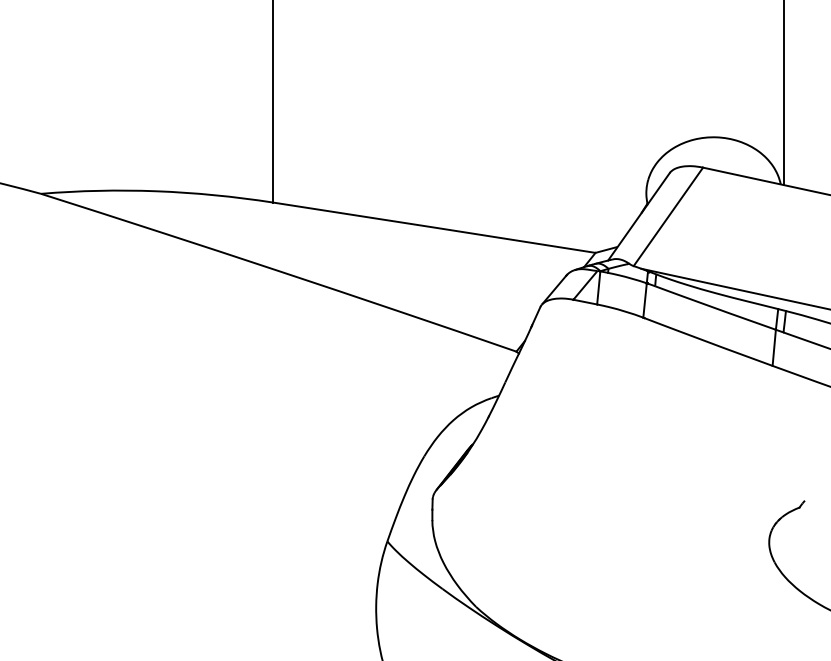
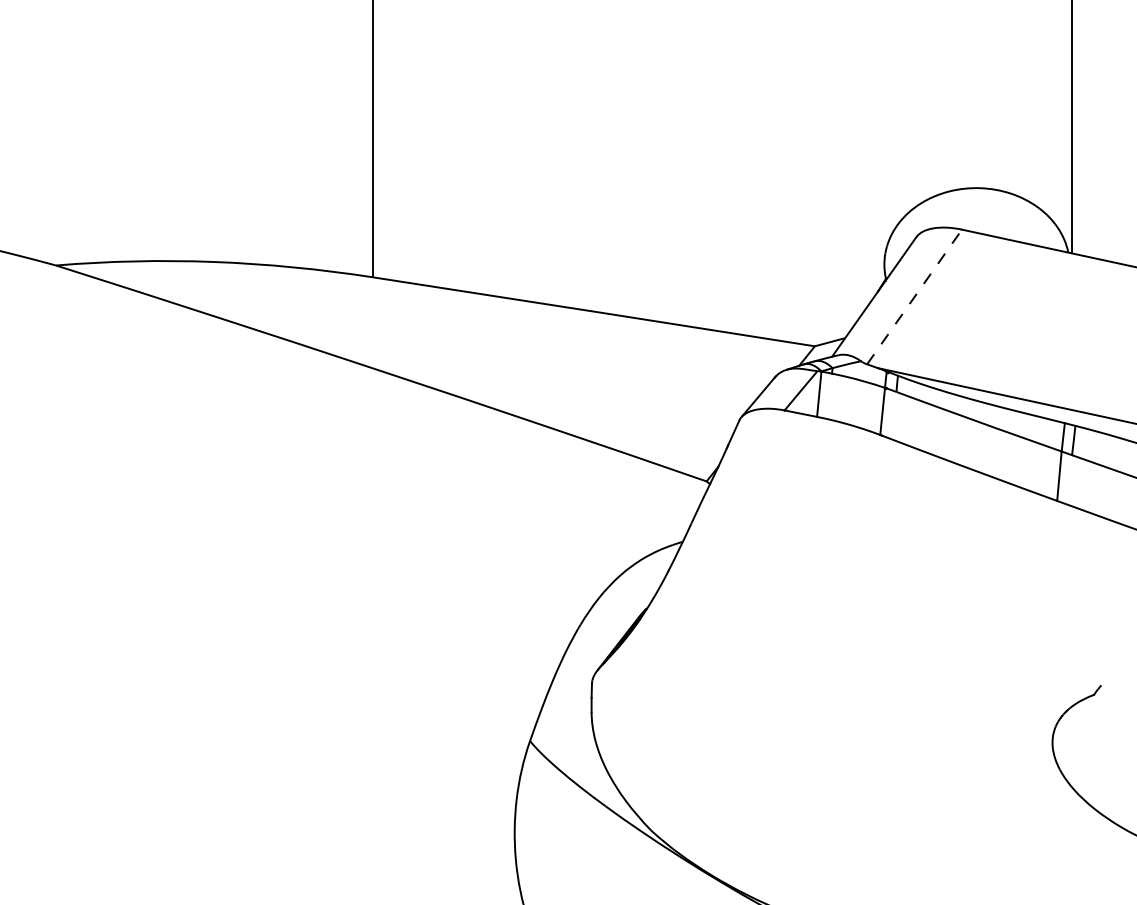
line: (668, 216) -> (914, 296), solid -> dashed

